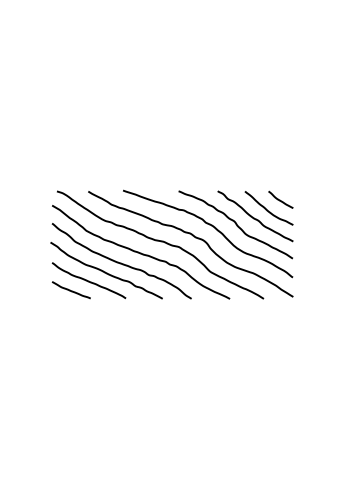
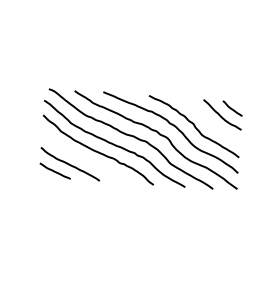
curve: (254, 217) -> (209, 121), removed
curve: (105, 271) -> (84, 157), removed

